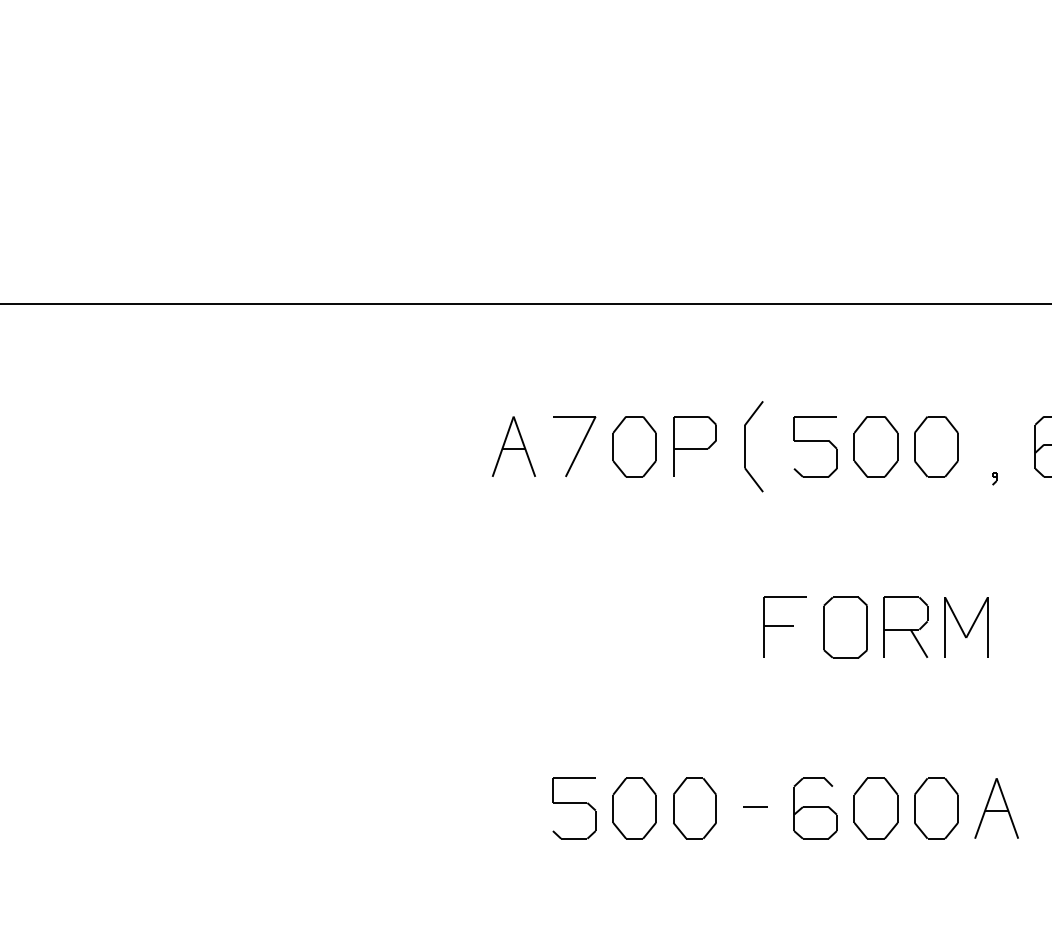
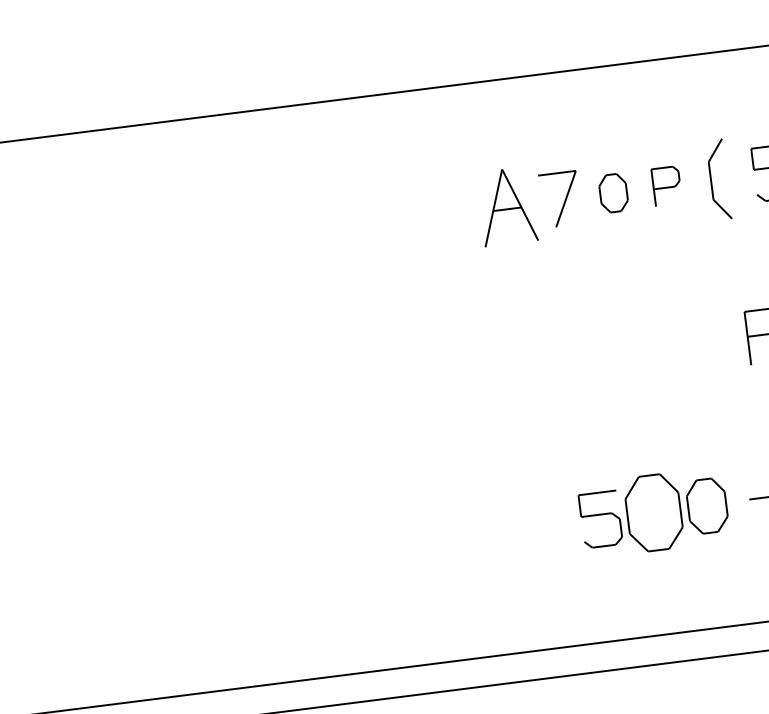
part: (513, 446) -> (506, 206), size x1.4
part: (634, 446) -> (613, 192), size x0.7
part: (694, 446) -> (666, 186), size x0.7
part: (634, 808) -> (653, 512), size x1.4

